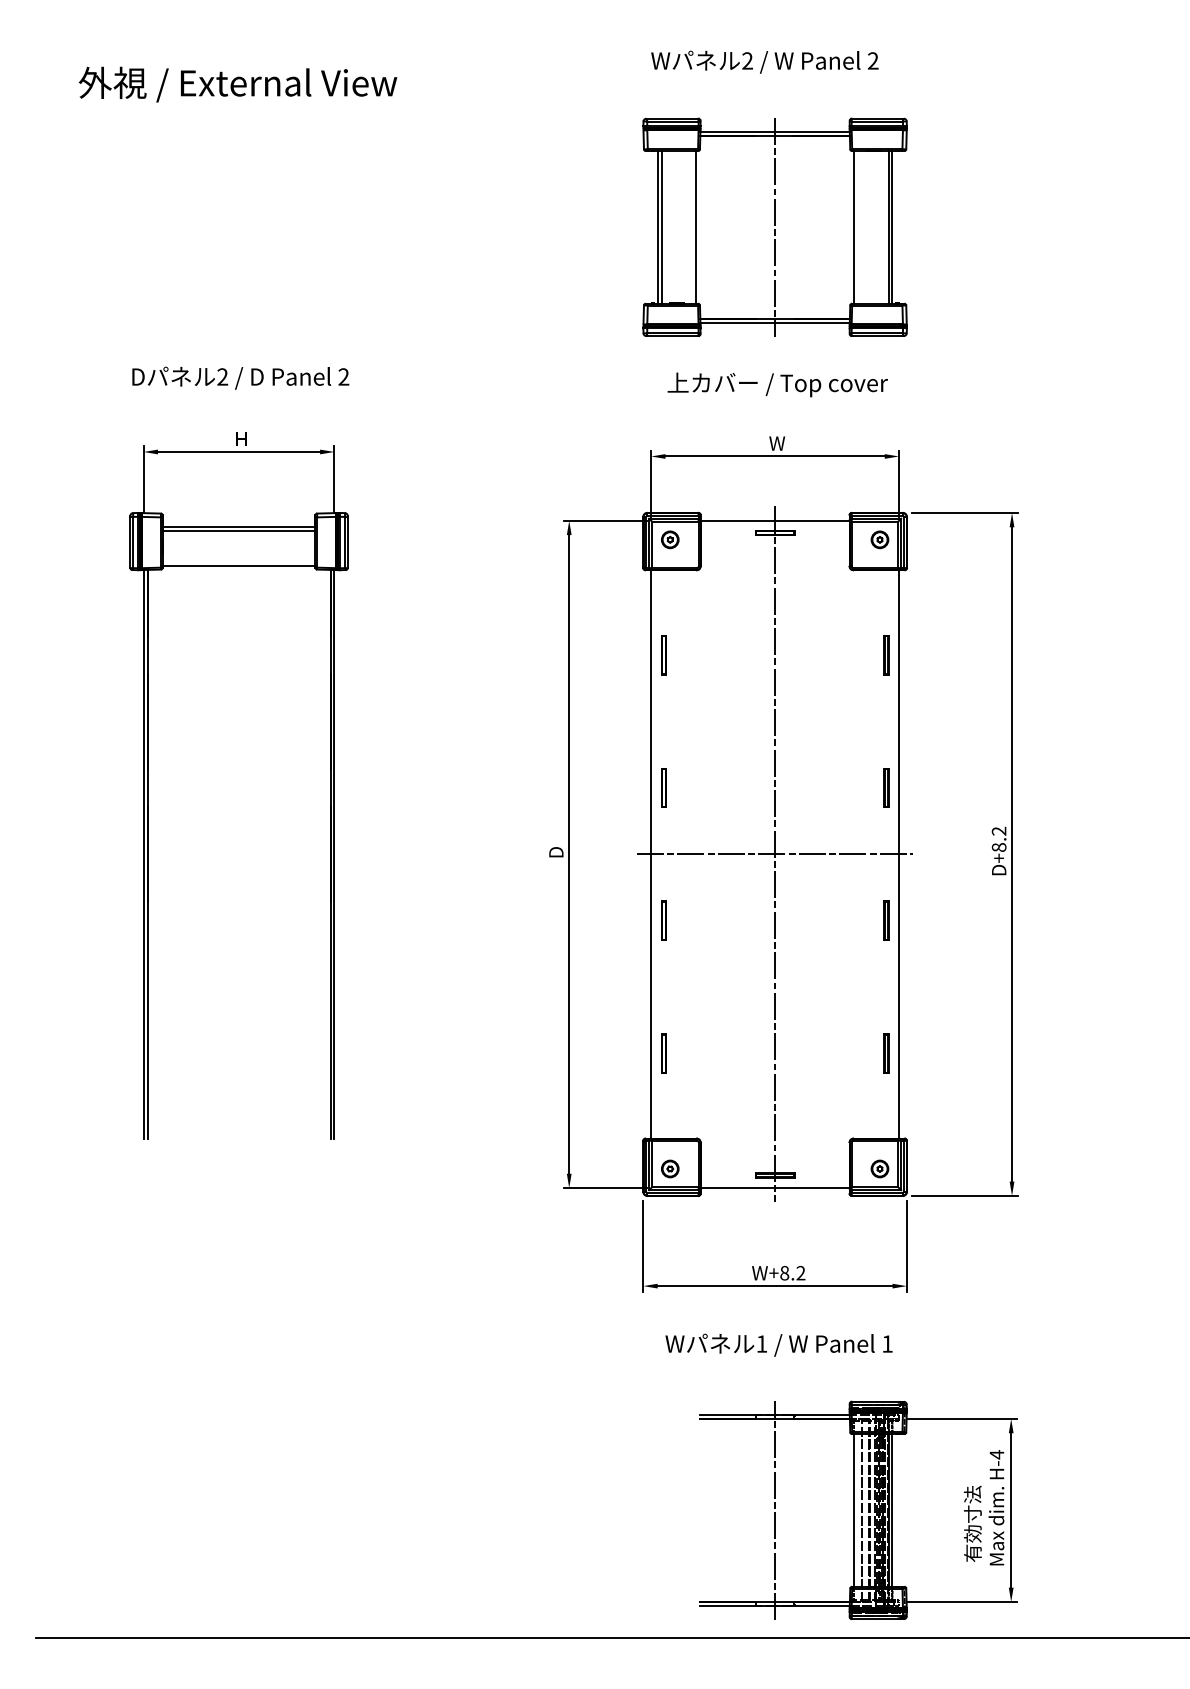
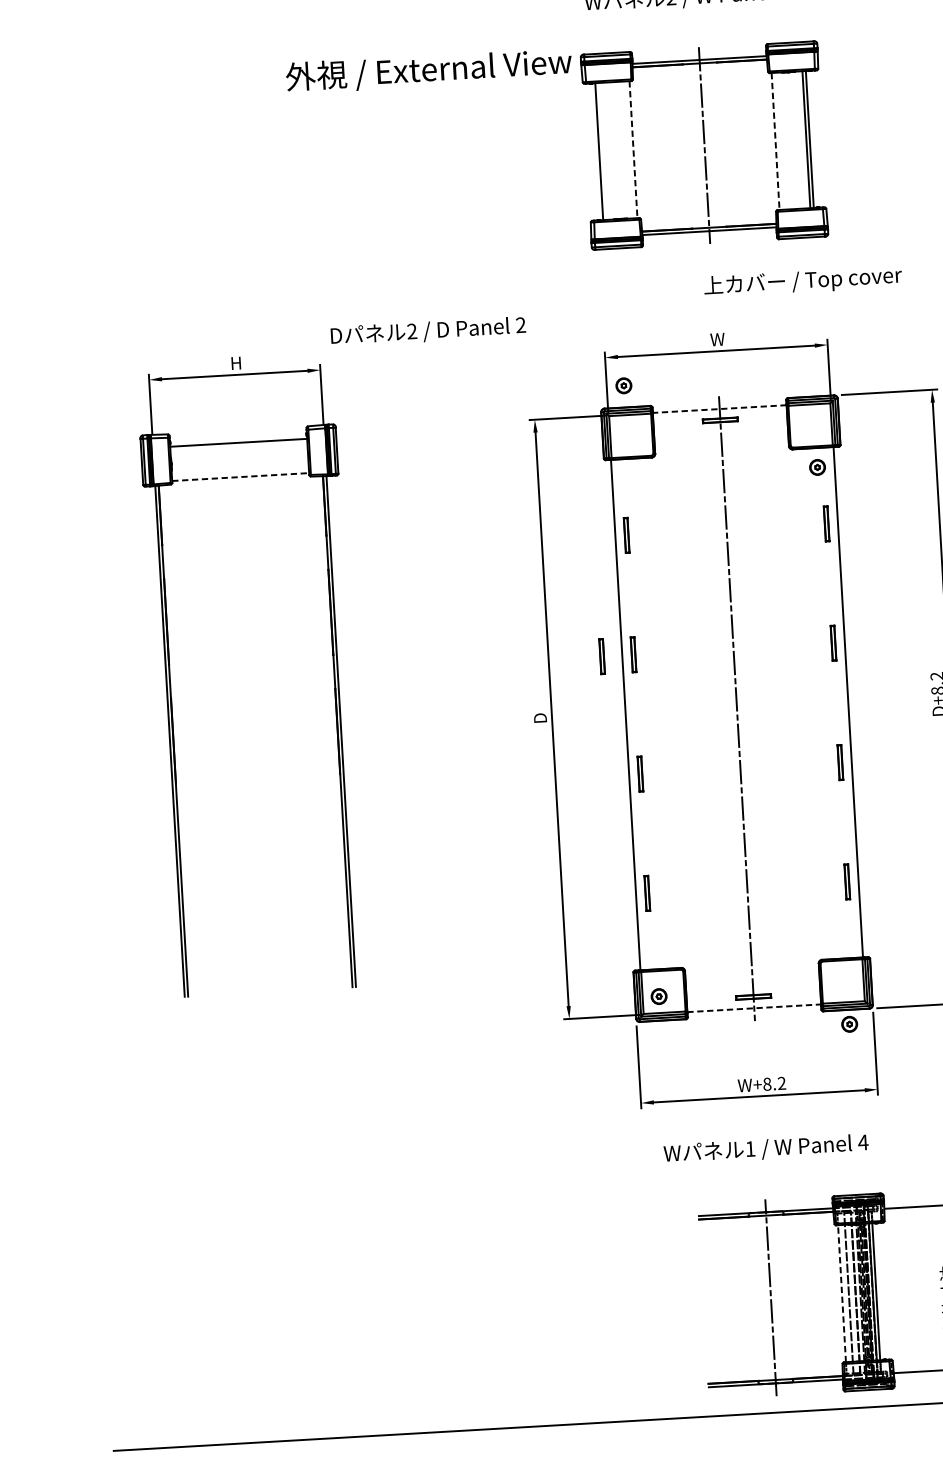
text: (237, 84) -> (428, 70), moved
line: (661, 227) -> (602, 151), removed
line: (696, 227) -> (633, 149), solid -> dashed
line: (854, 227) -> (775, 141), solid -> dashed
text: (240, 377) -> (428, 331), moved
text: (777, 384) -> (802, 281), moved
line: (775, 520) -> (720, 408), solid -> dashed
line: (238, 531) -> (238, 446), removed
part: (670, 539) -> (624, 385), moved
part: (879, 539) -> (817, 467), moved
line: (239, 565) -> (241, 476), solid -> dashed
part: (628, 787) -> (601, 656), added
line: (774, 854) -> (736, 708), removed
part: (879, 1168) -> (849, 1023), moved
line: (775, 1188) -> (754, 1008), solid -> dashed
text: (887, 1343) -> (863, 1142), 1 -> 4
line: (854, 1509) -> (842, 1292), solid -> dashed

